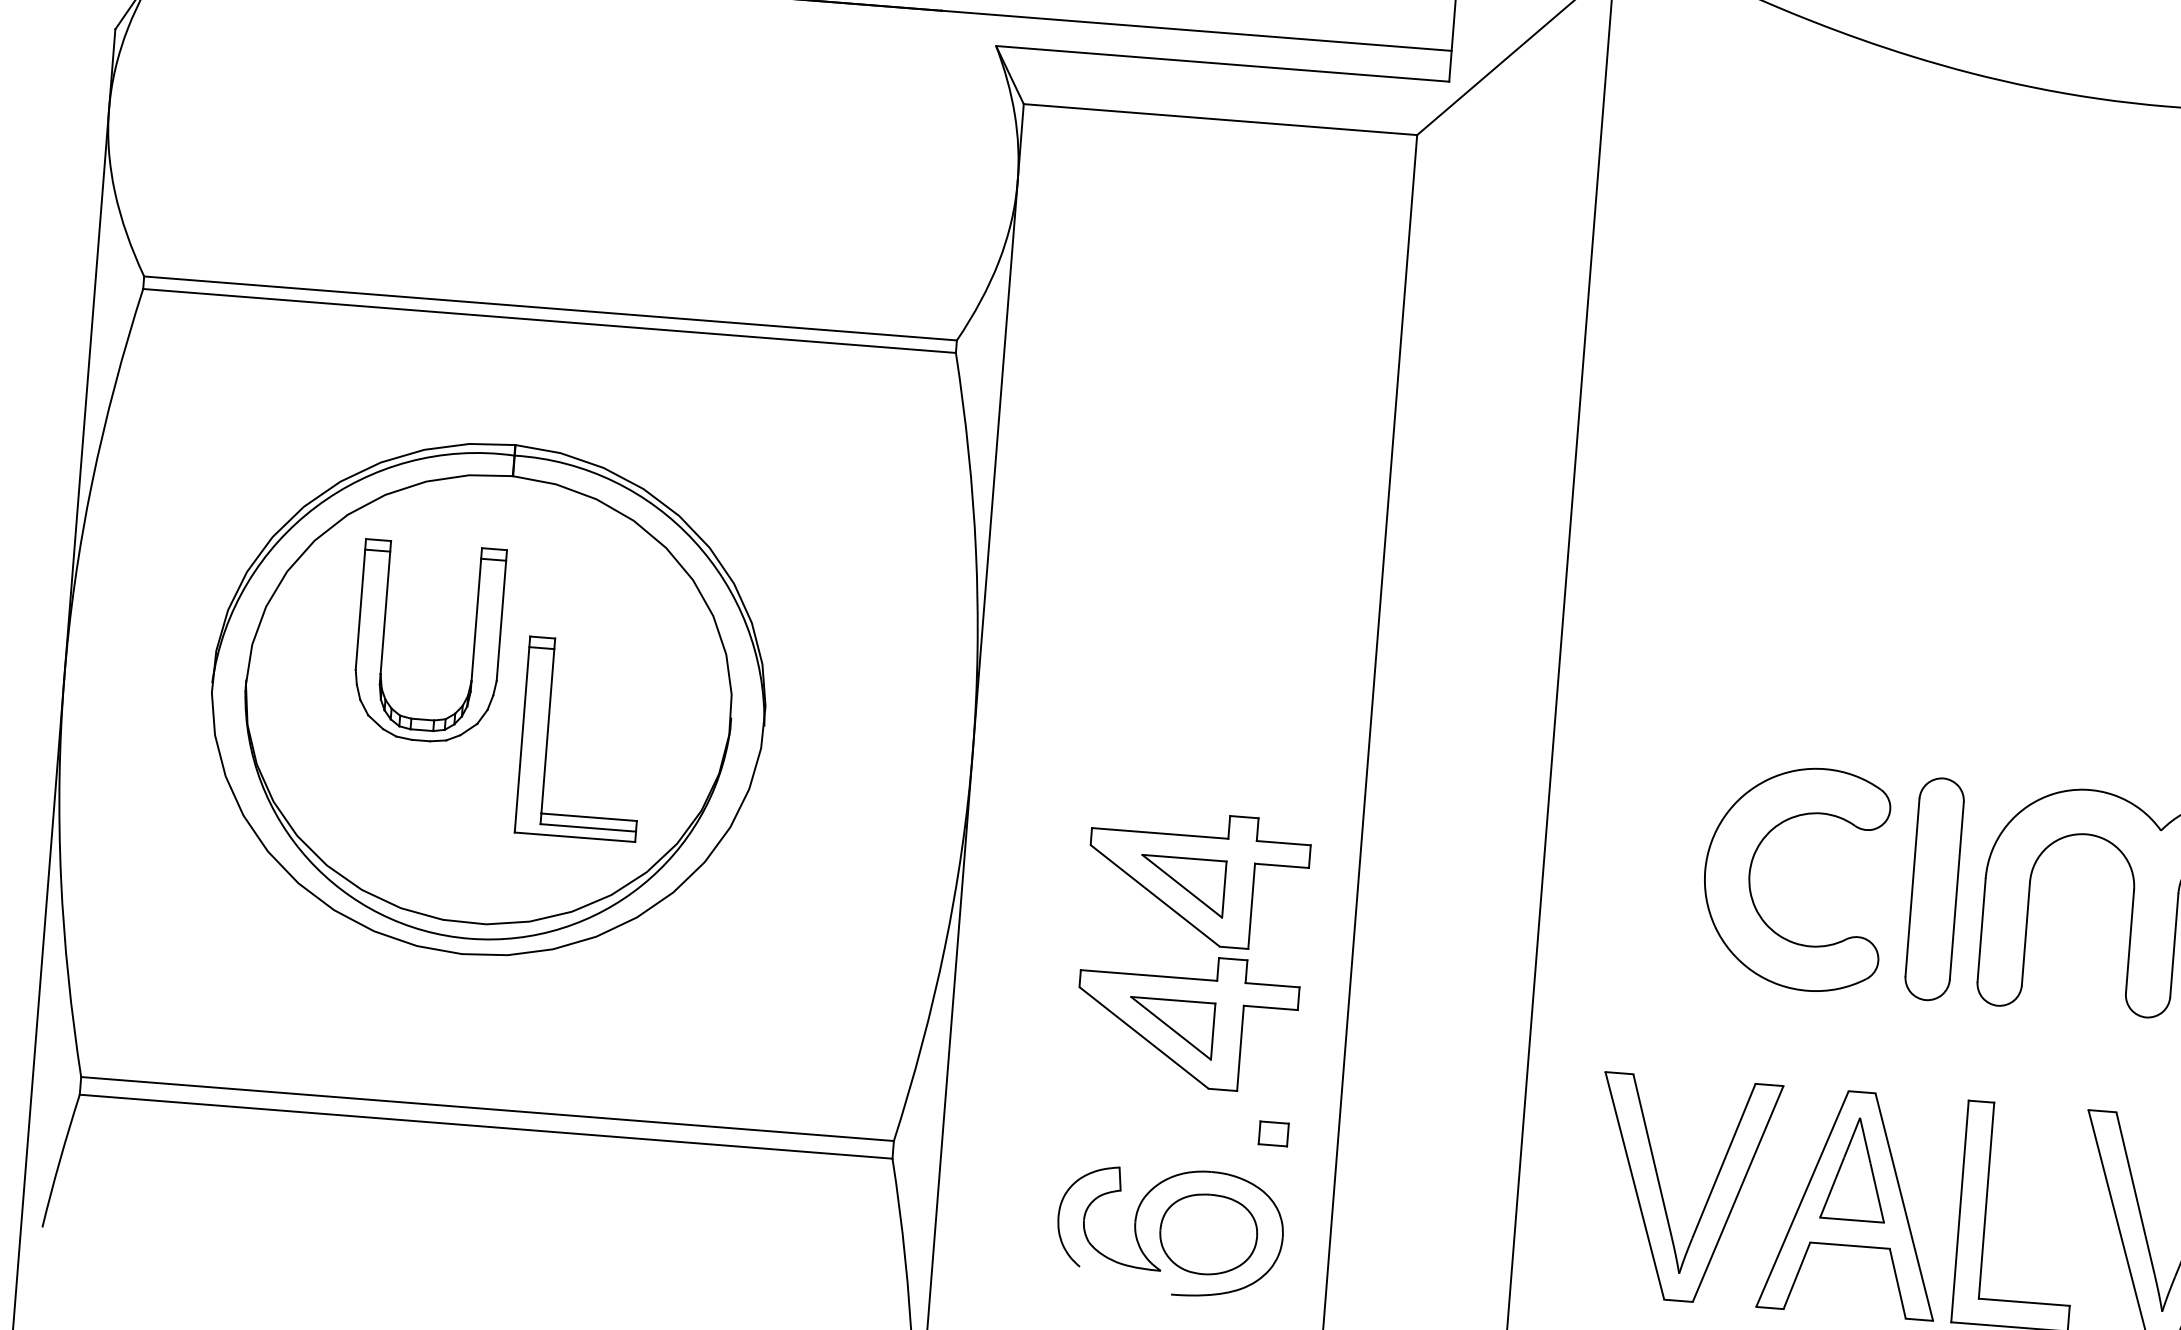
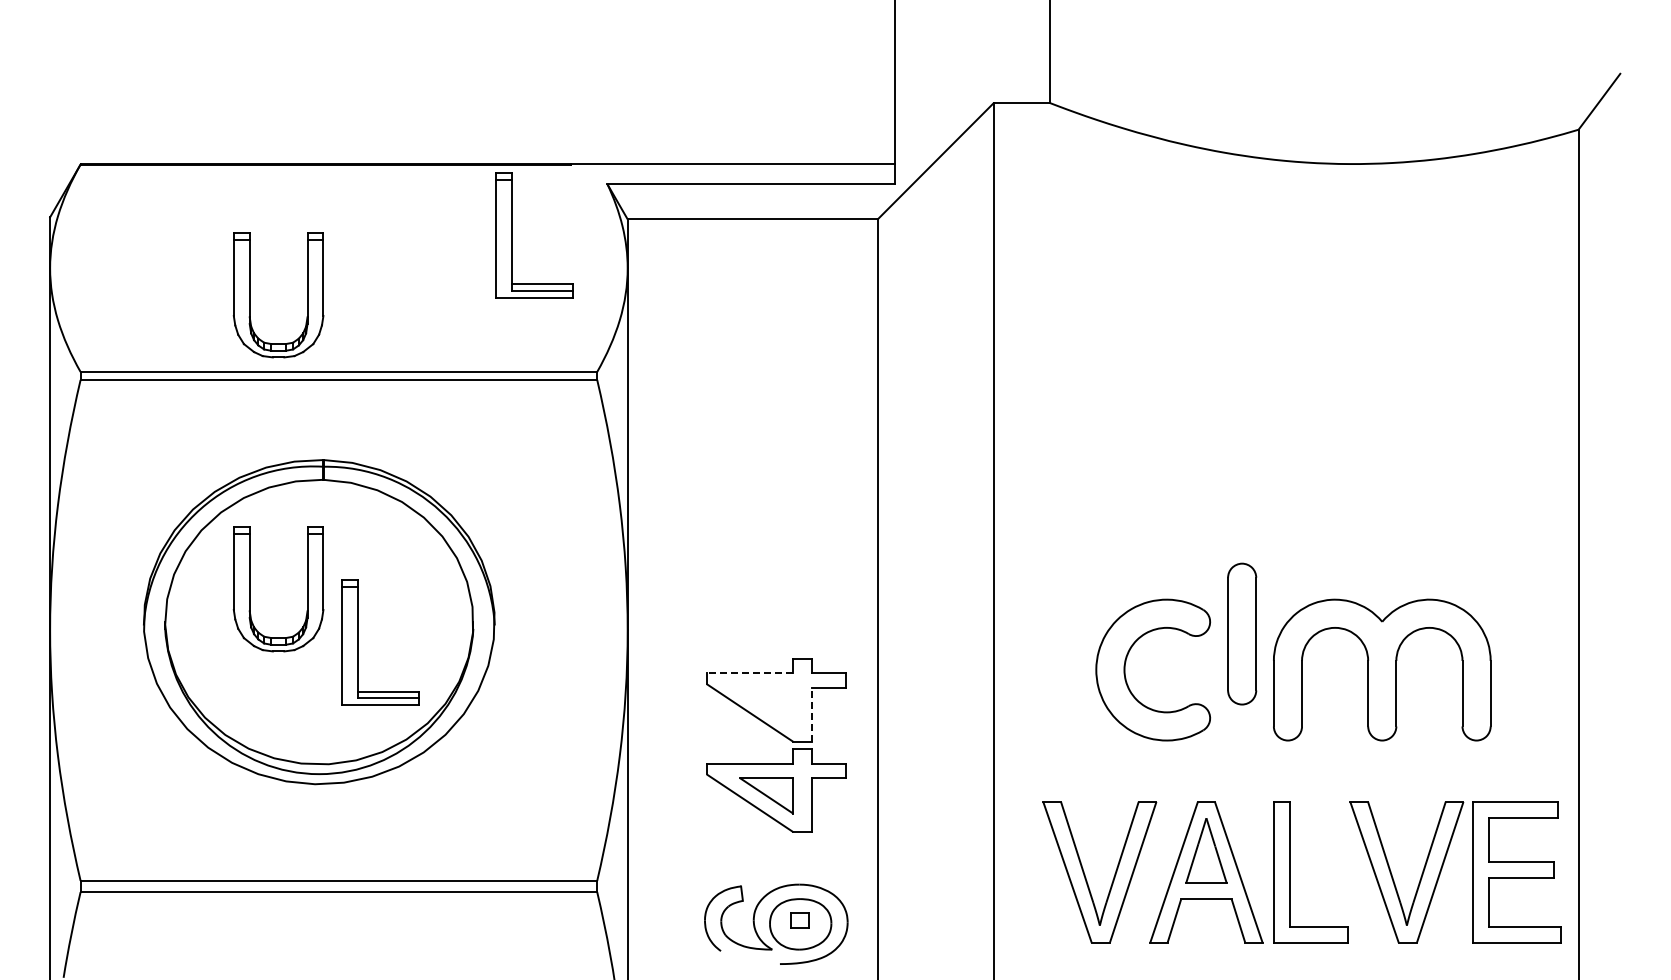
part: (840, 115) -> (512, 235), added
part: (420, 177) -> (250, 295), added
line: (1159, 833) -> (749, 673), solid -> dashed
part: (1181, 886) -> (766, 705), removed
part: (1935, 888) -> (1242, 633), moved
line: (1251, 905) -> (811, 714), solid -> dashed
part: (1273, 1133) -> (799, 920), moved

